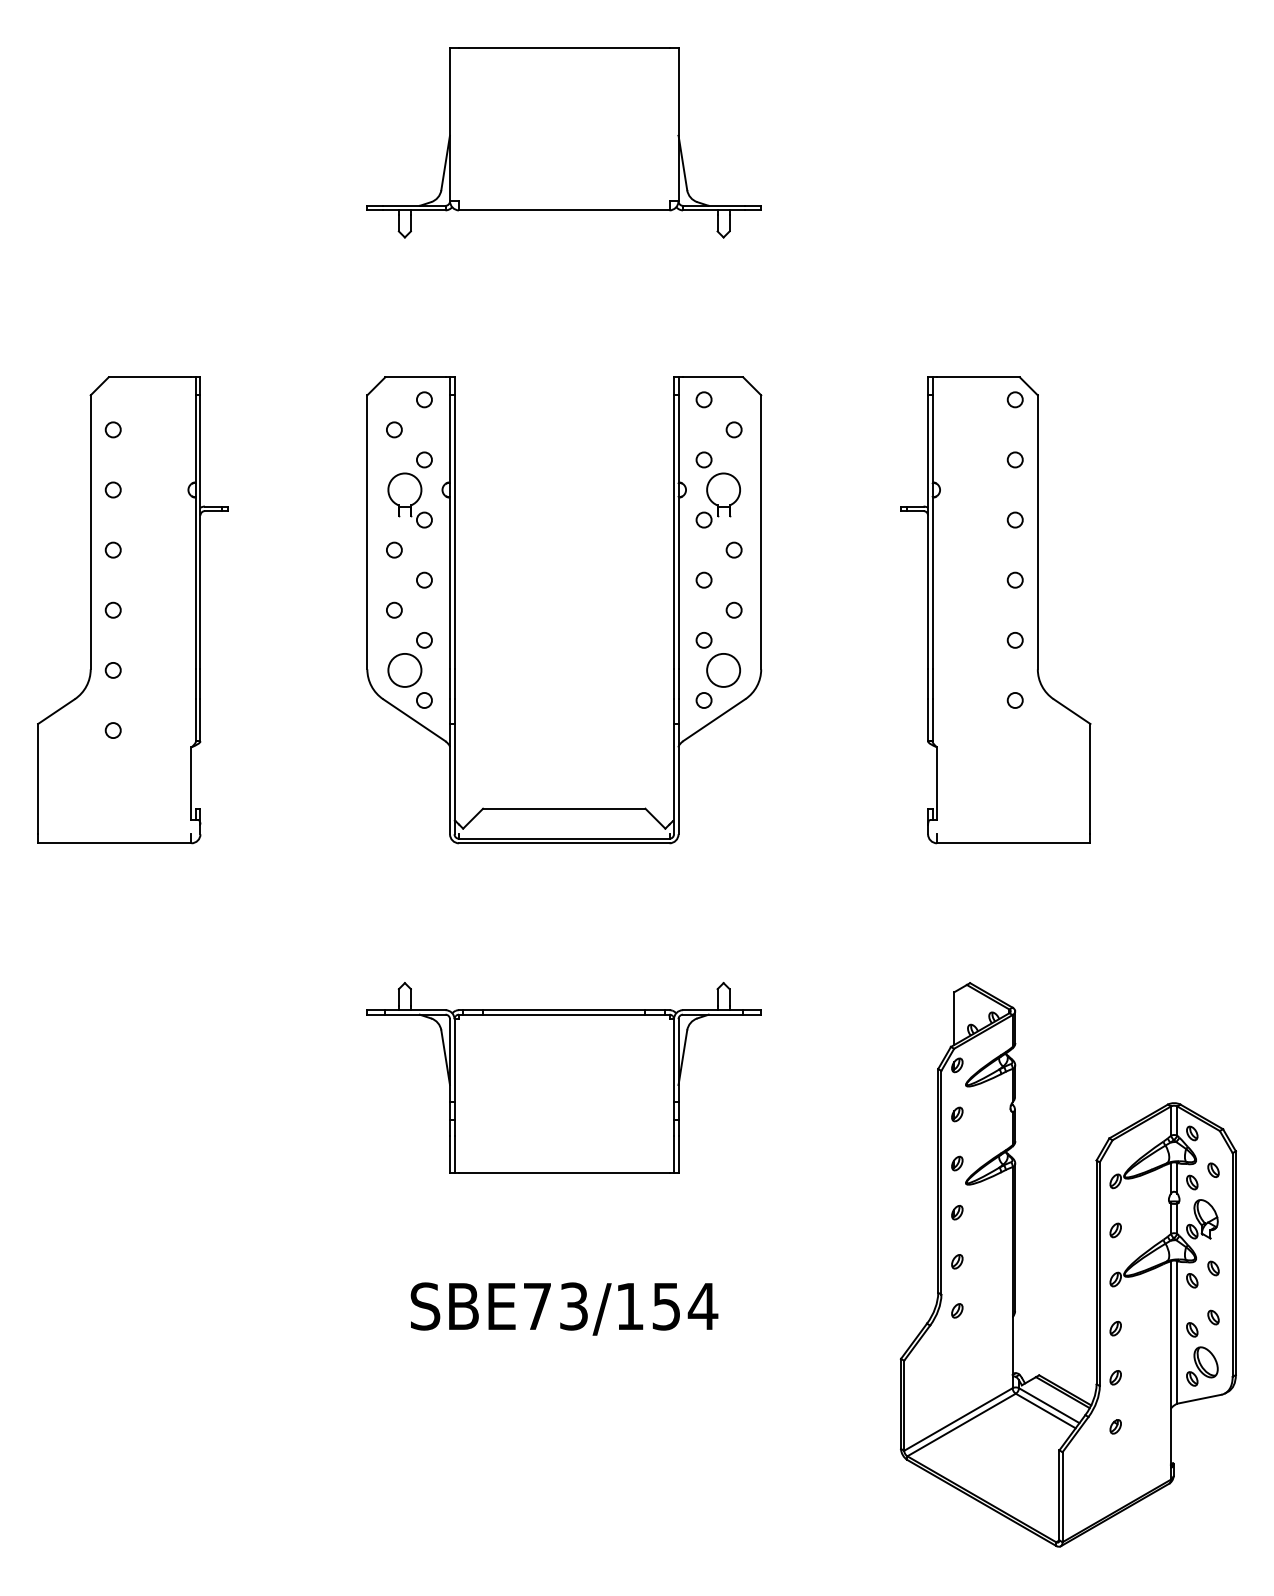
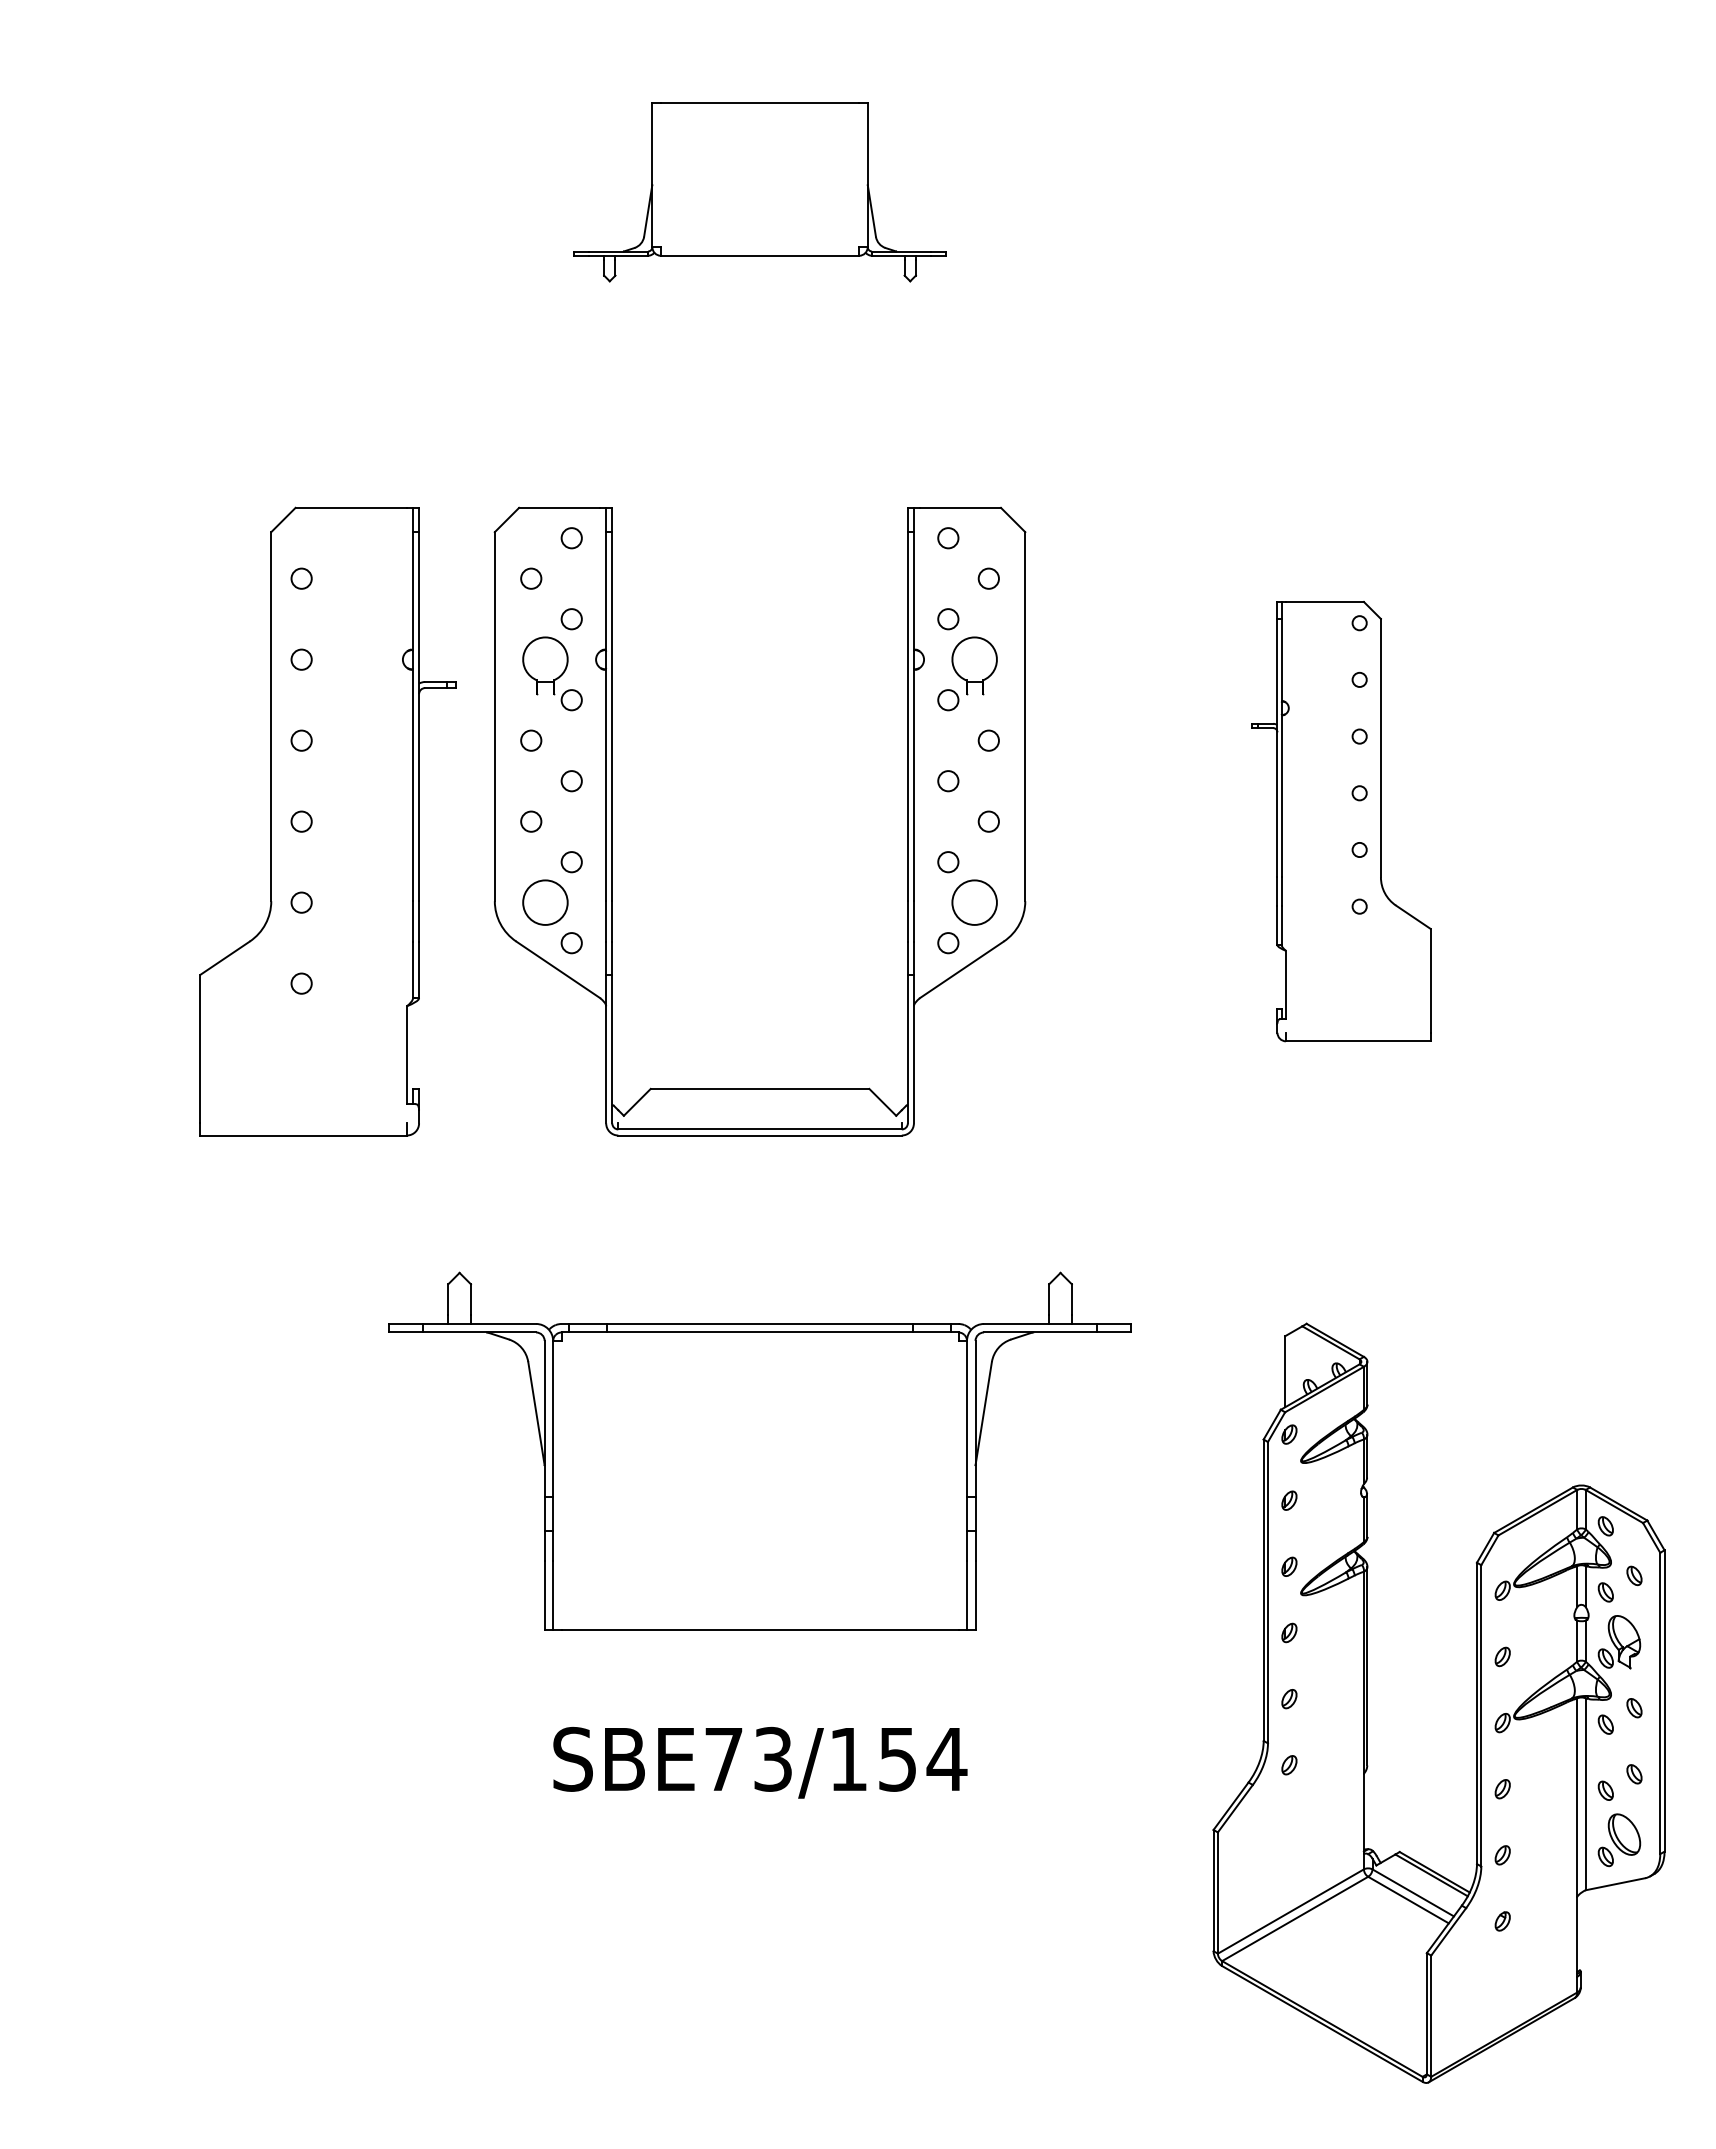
part: (563, 142) -> (759, 191), size x0.7
part: (132, 610) -> (327, 821), moved
part: (995, 610) -> (1341, 821), size x0.7
part: (563, 1077) -> (759, 1450), size x1.4

